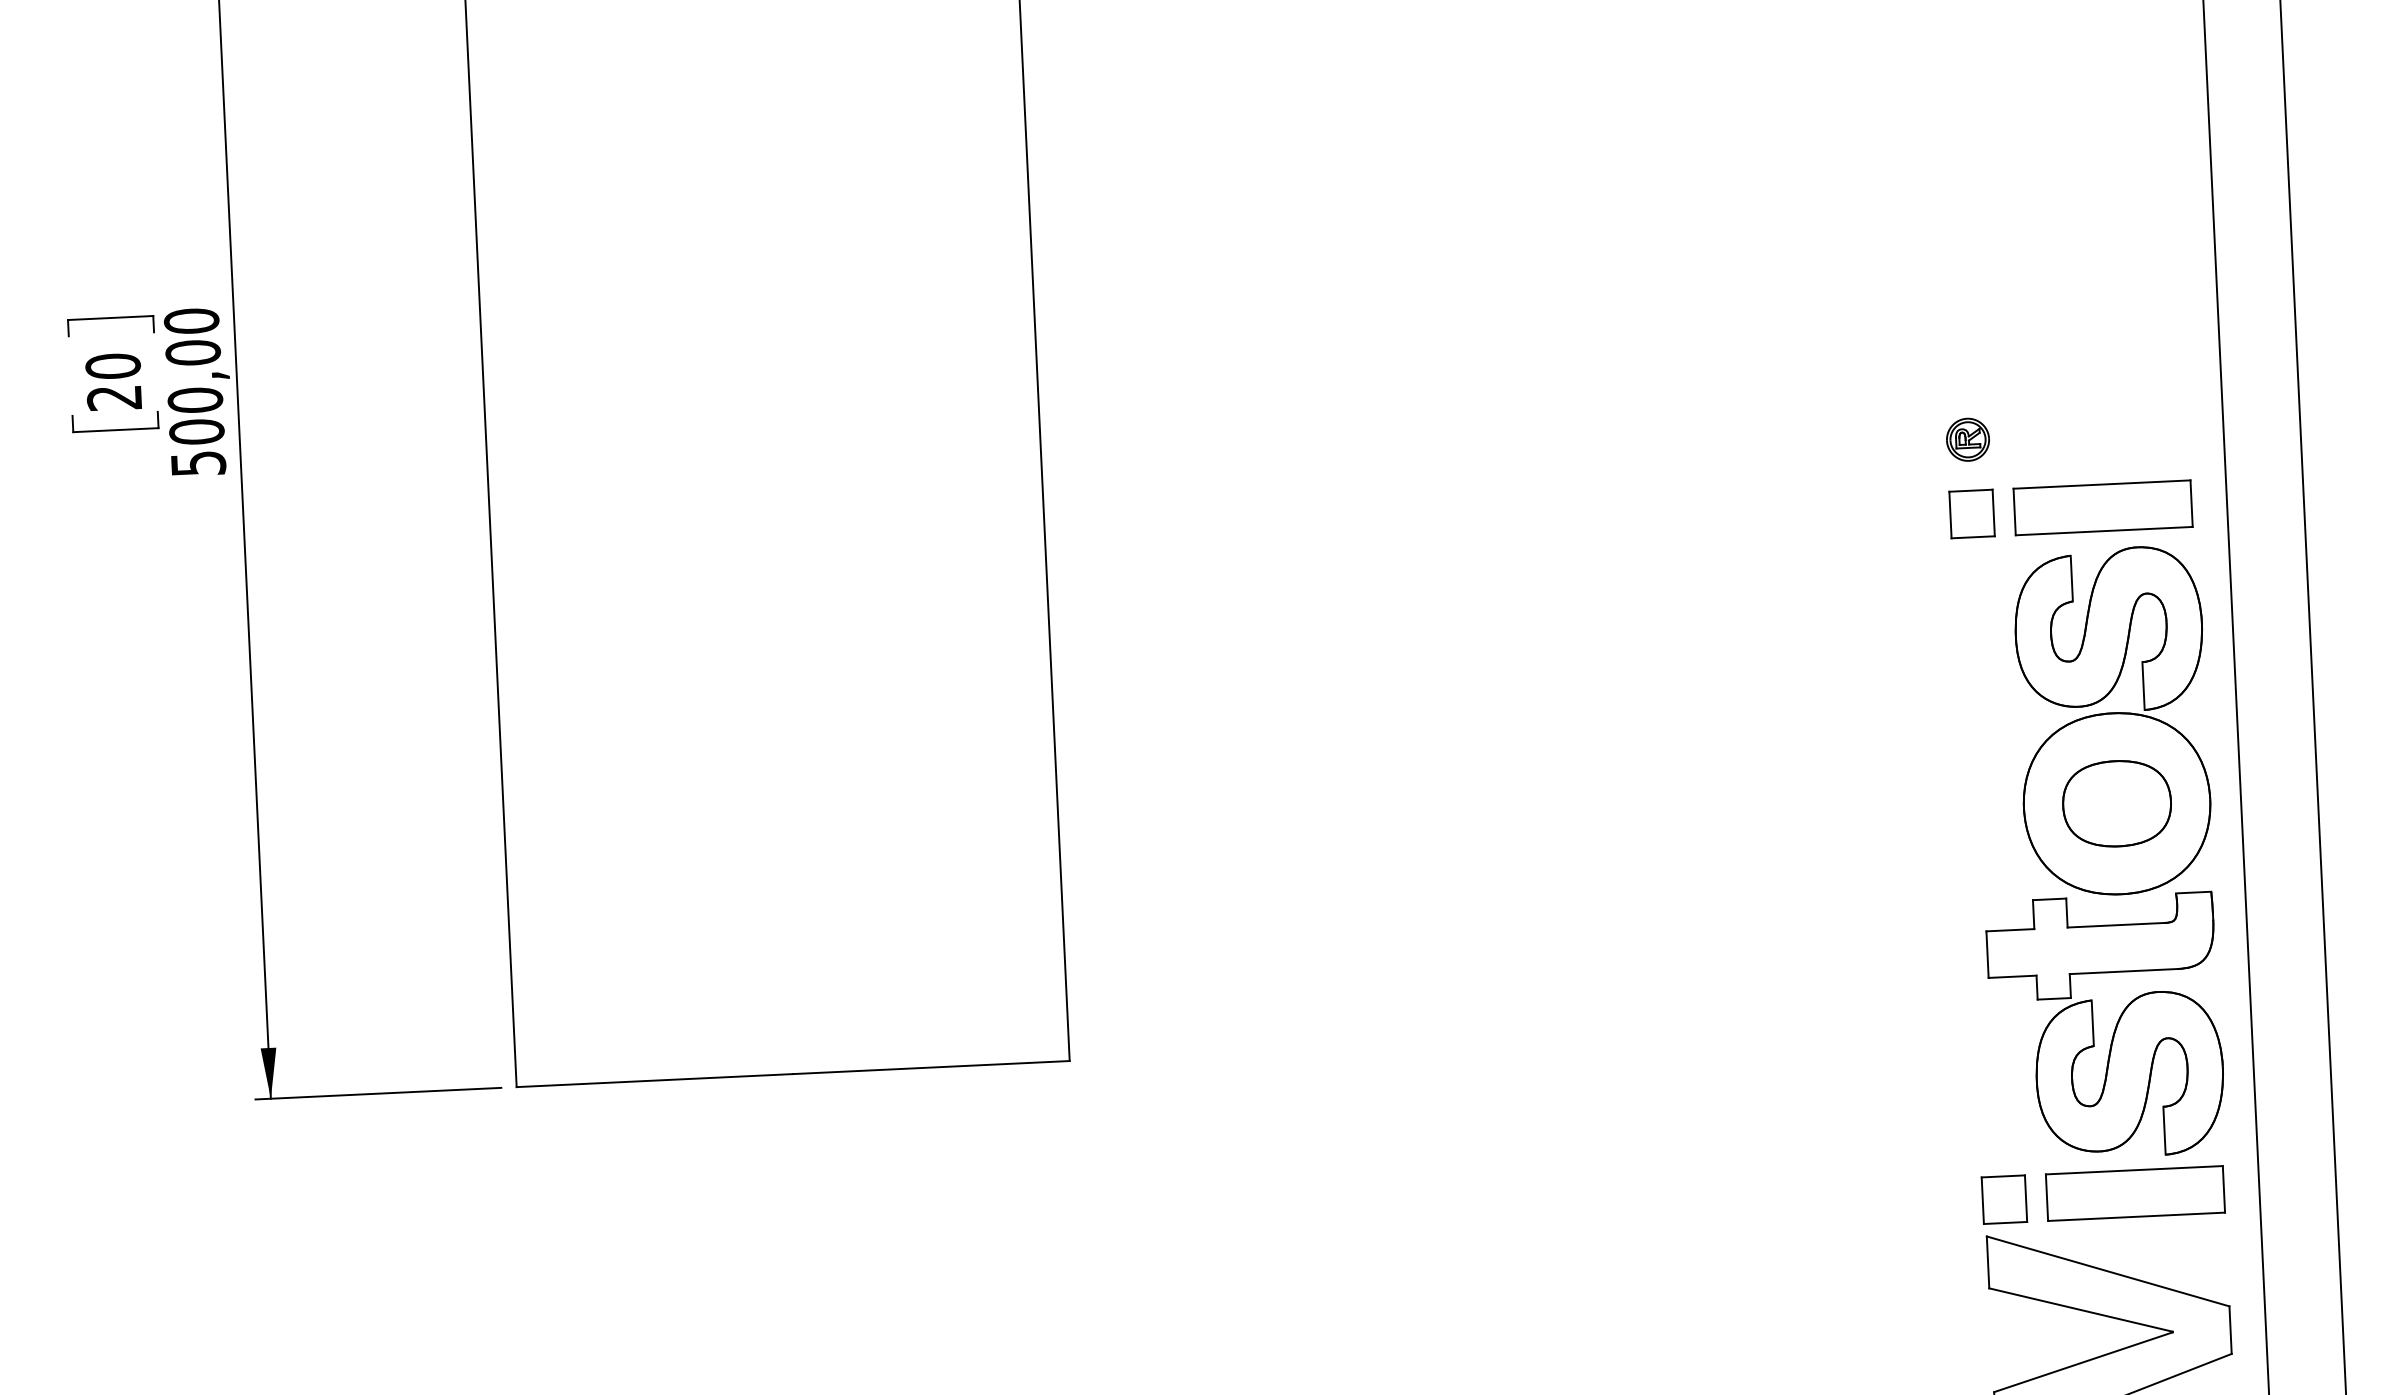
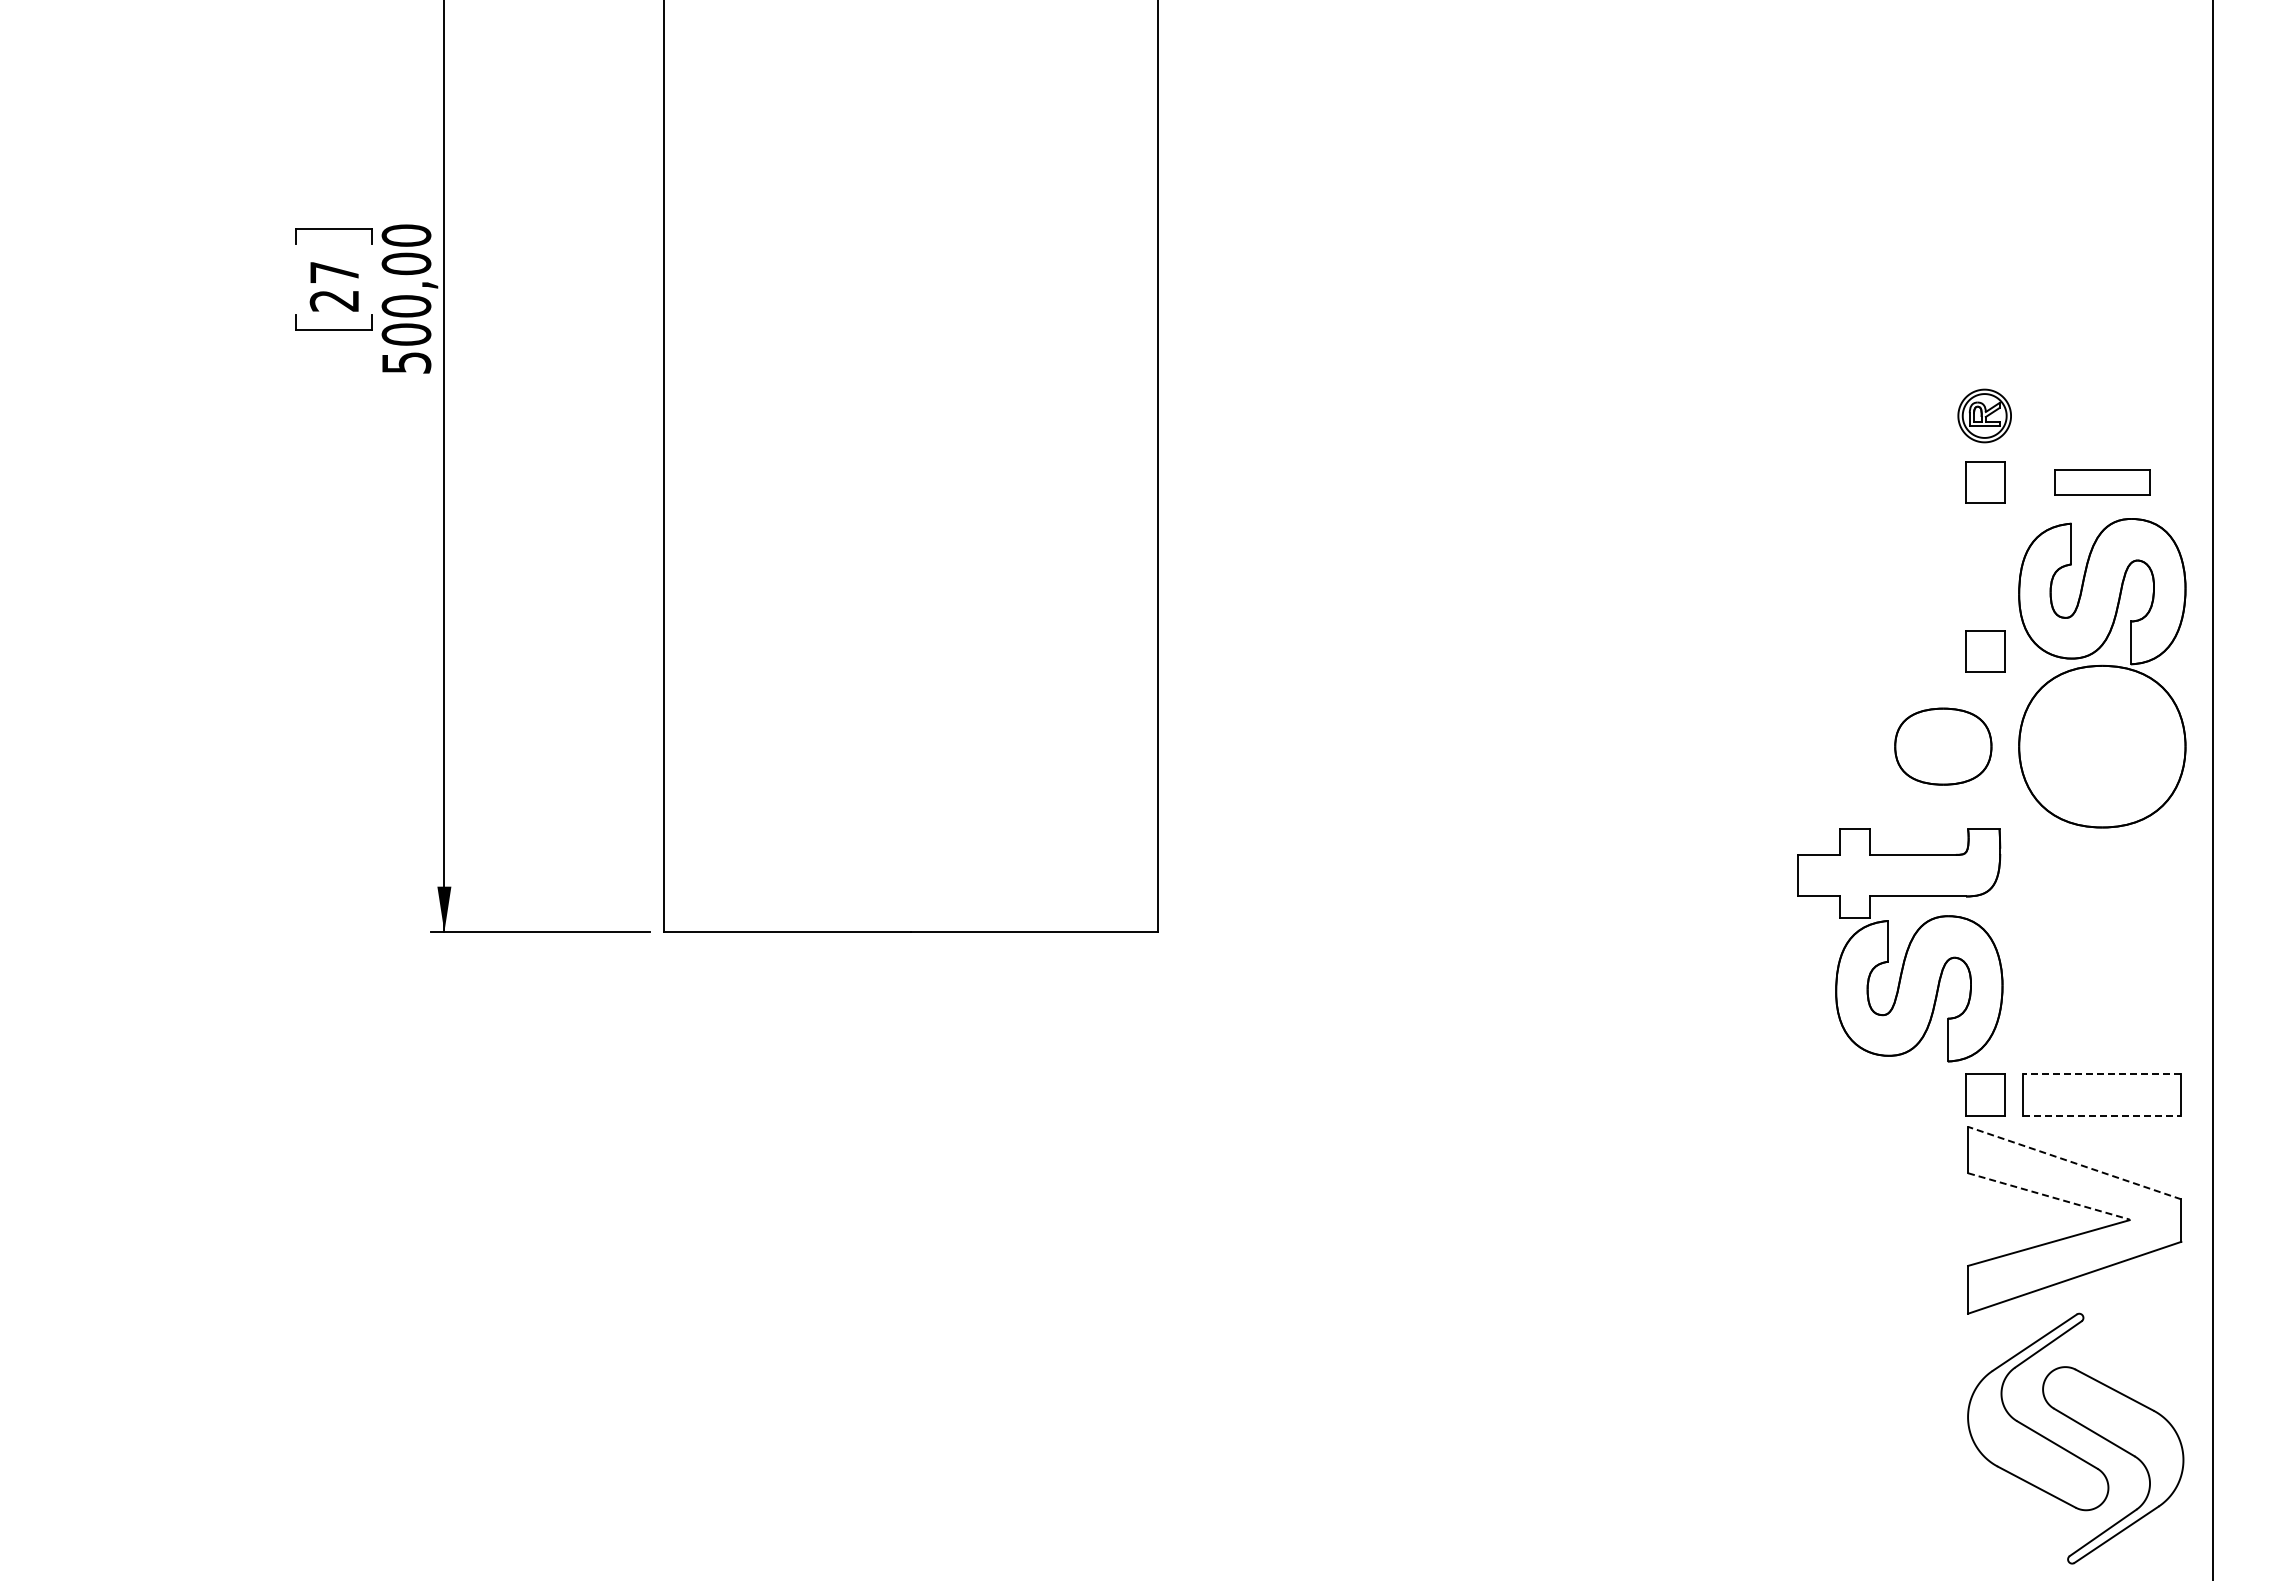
text: (113, 366) -> (334, 272), 20 -> 27
part: (1967, 439) -> (1984, 415), size x1.4
part: (2102, 508) -> (2101, 482), size x0.6
part: (1981, 703) -> (1985, 651), added
part: (2117, 803) -> (1943, 746), moved
part: (2113, 1031) -> (1906, 949), moved
line: (2133, 1170) -> (2101, 1074), solid -> dashed
line: (2136, 1216) -> (2102, 1115), solid -> dashed
line: (2107, 1271) -> (2074, 1163), solid -> dashed
line: (2081, 1310) -> (2049, 1196), solid -> dashed

